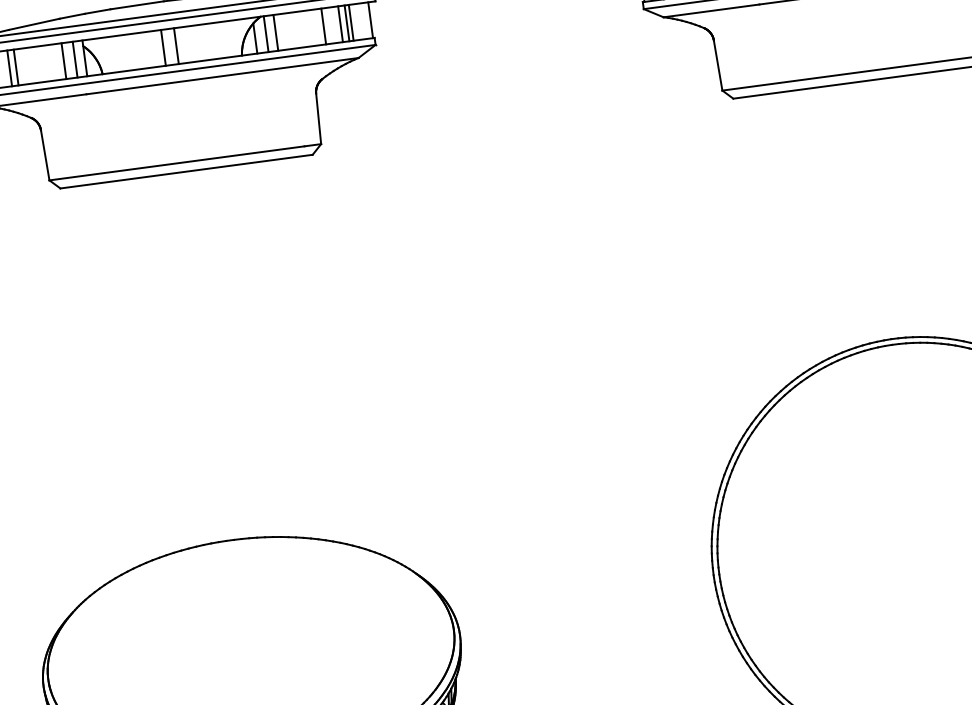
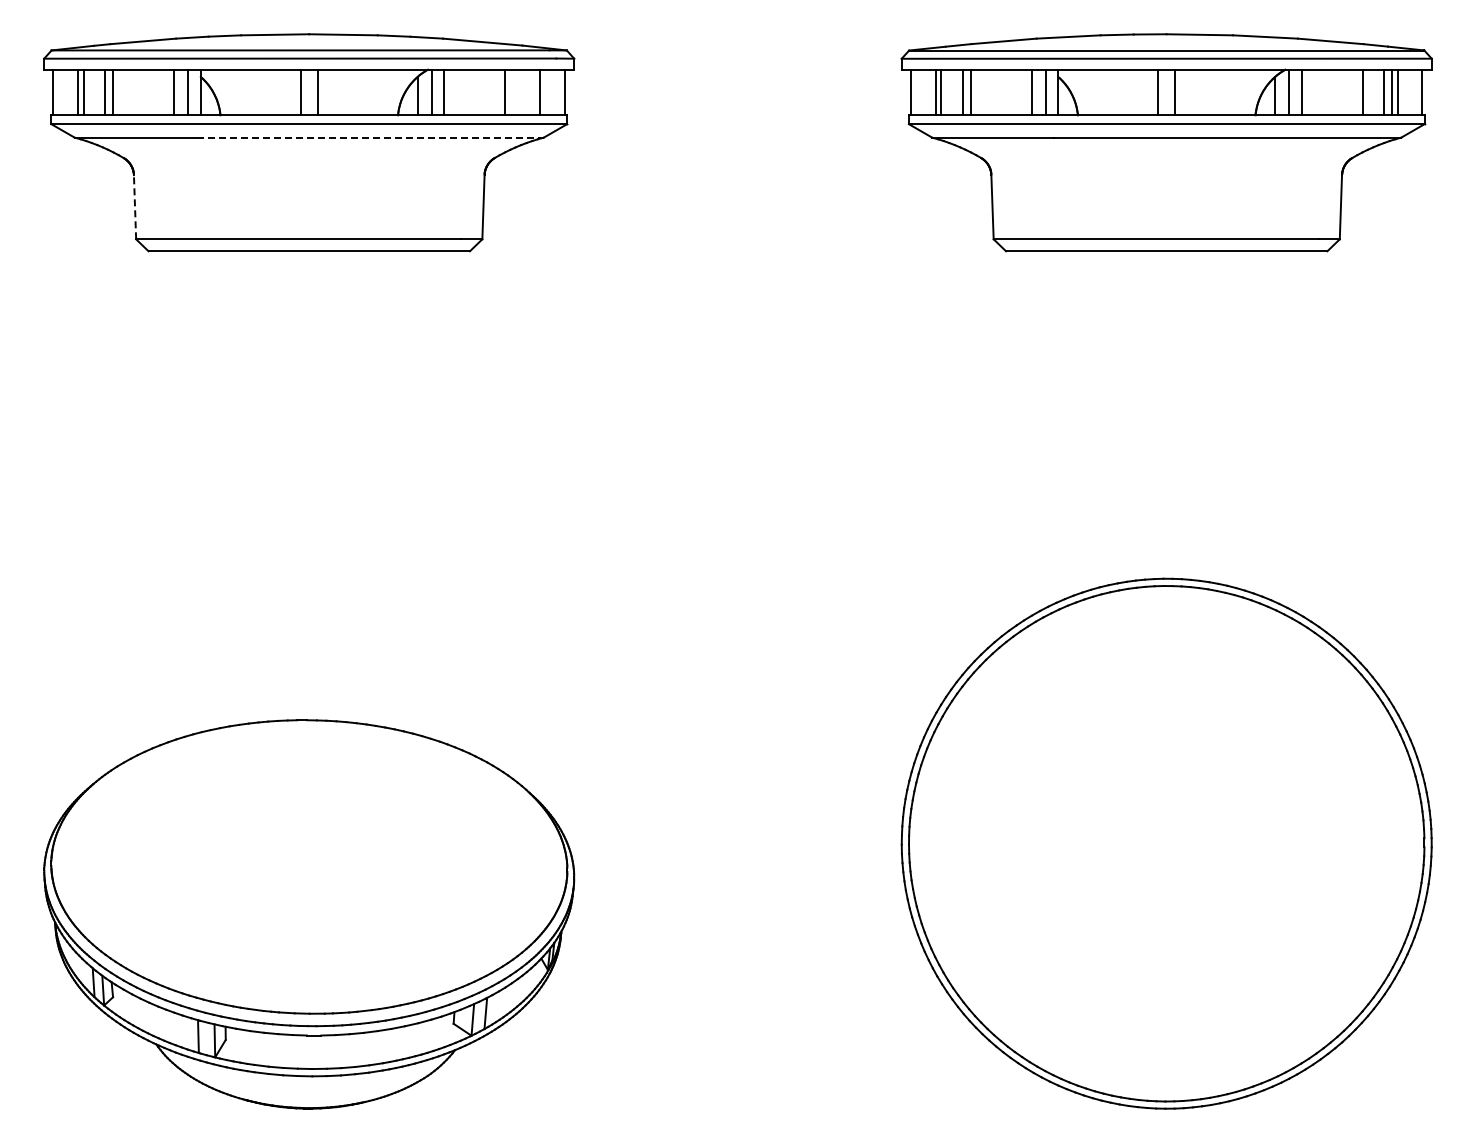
line: (346, 23) -> (534, 92), removed
line: (340, 24) -> (526, 92), removed
line: (222, 75) -> (370, 137), solid -> dashed
line: (45, 154) -> (135, 206), solid -> dashed

